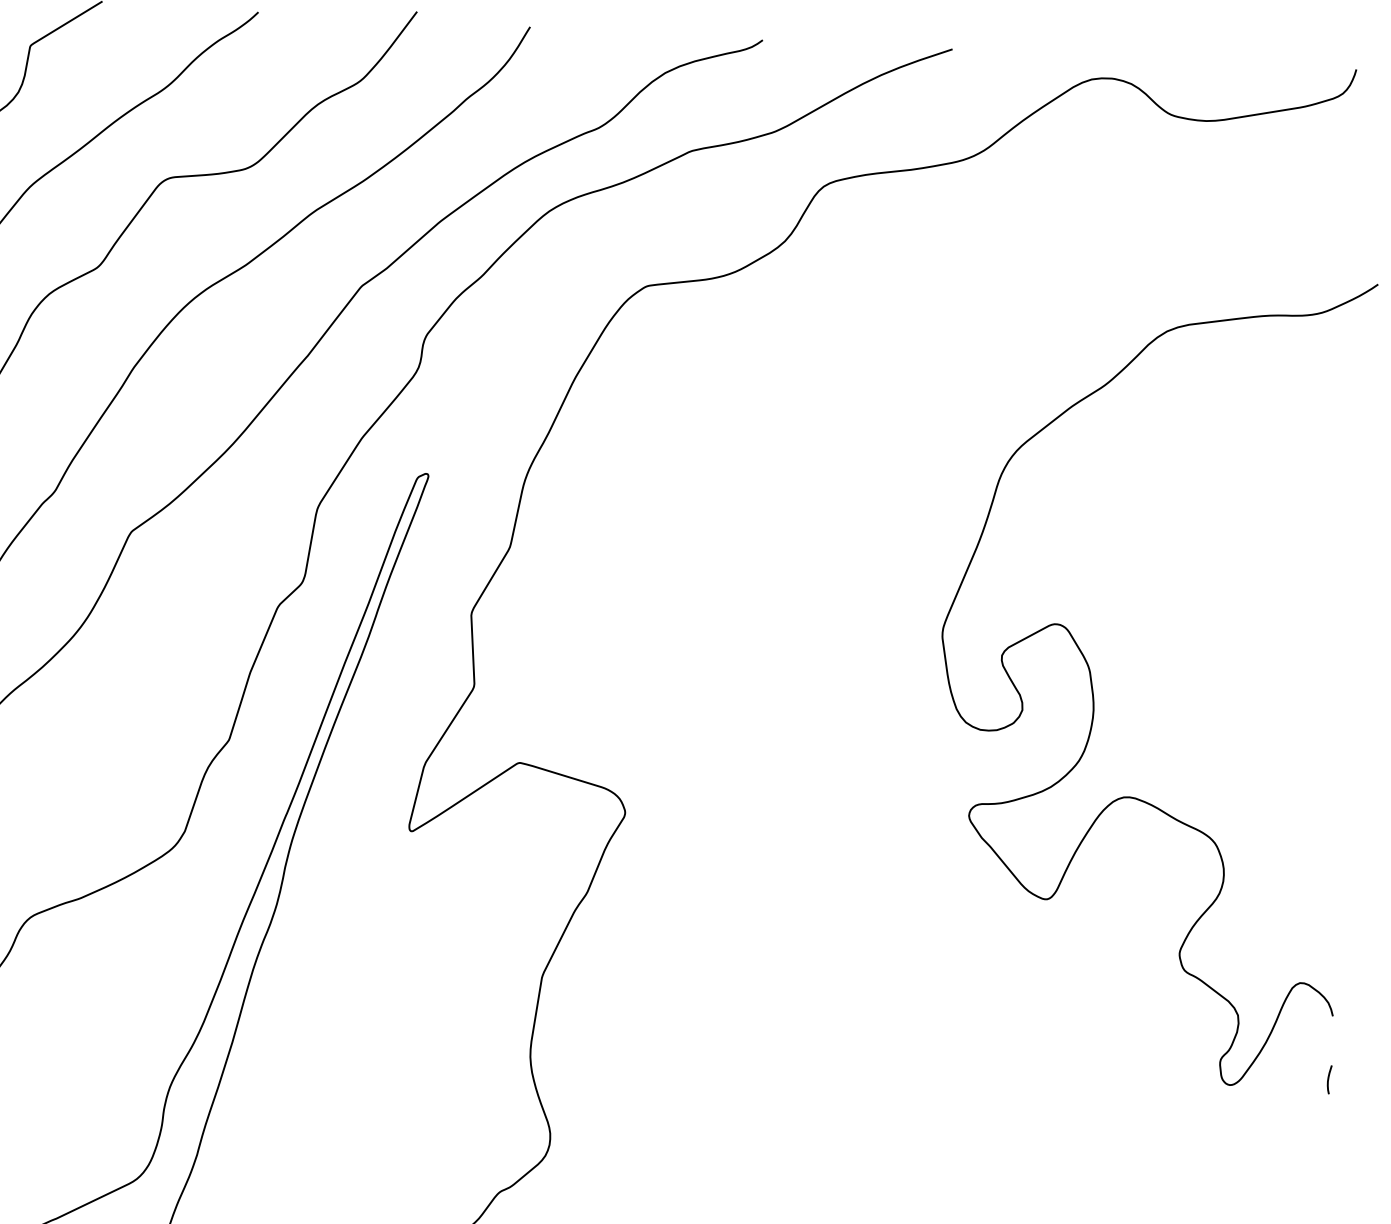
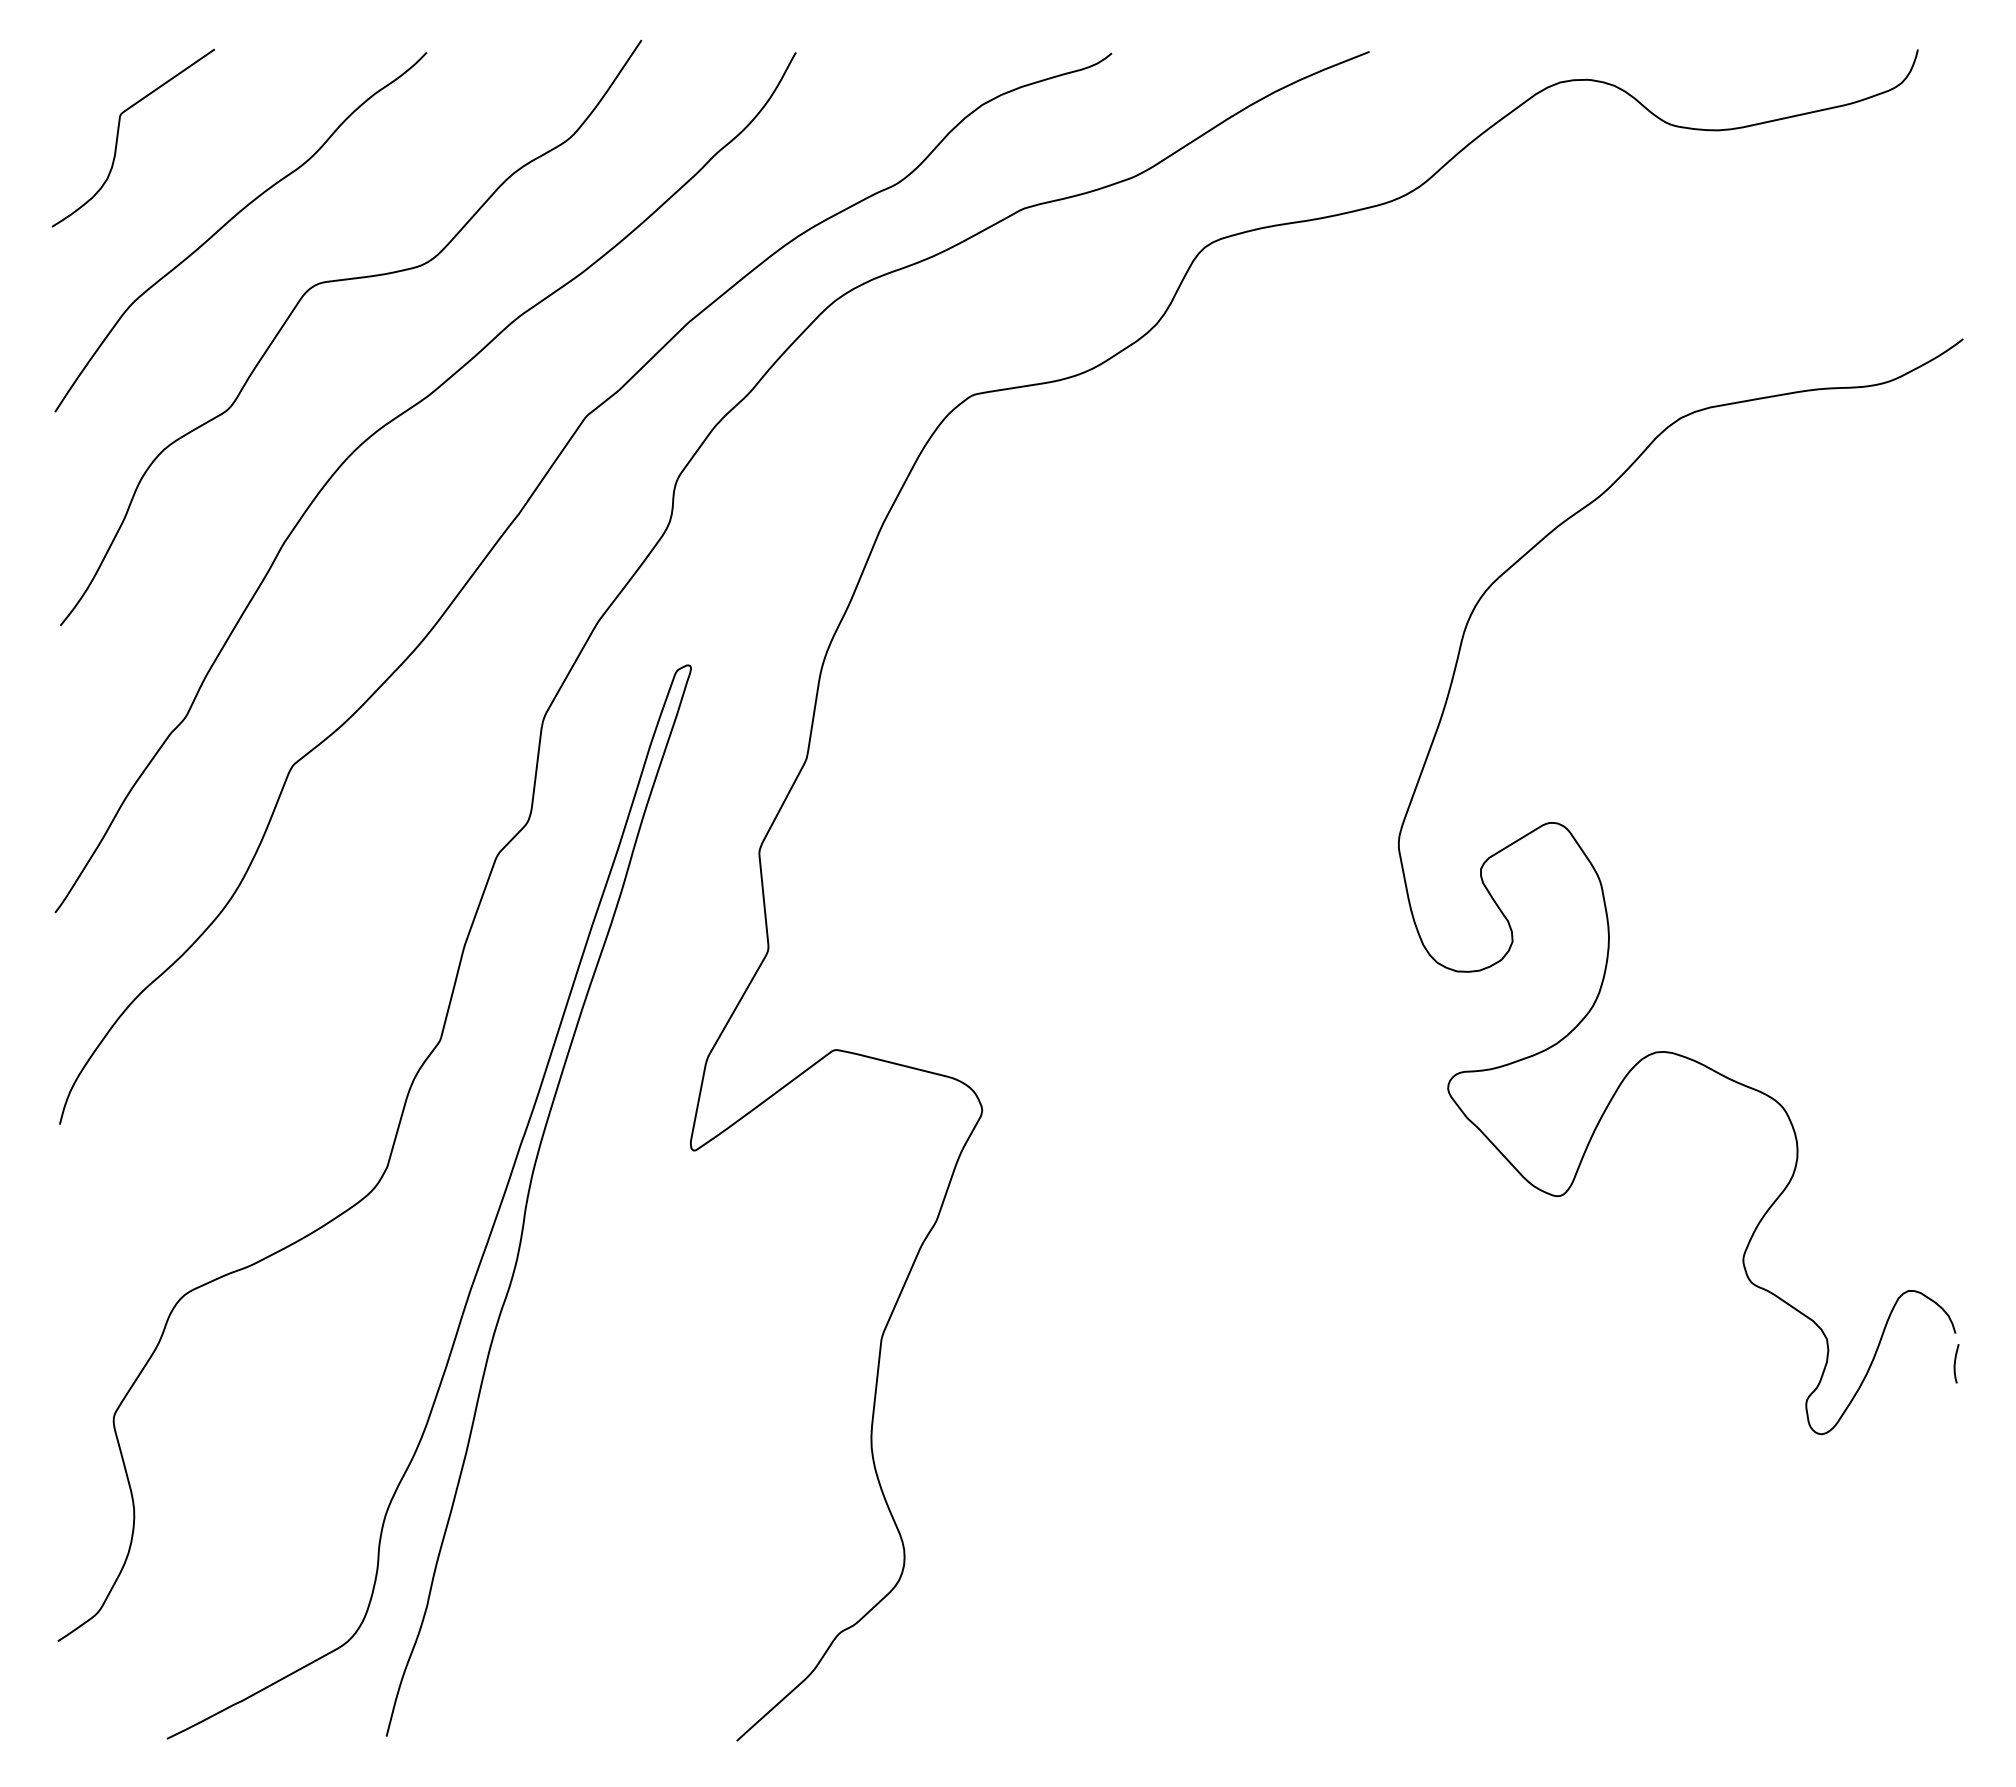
curve: (1328, 1079) -> (1955, 1363), moved

